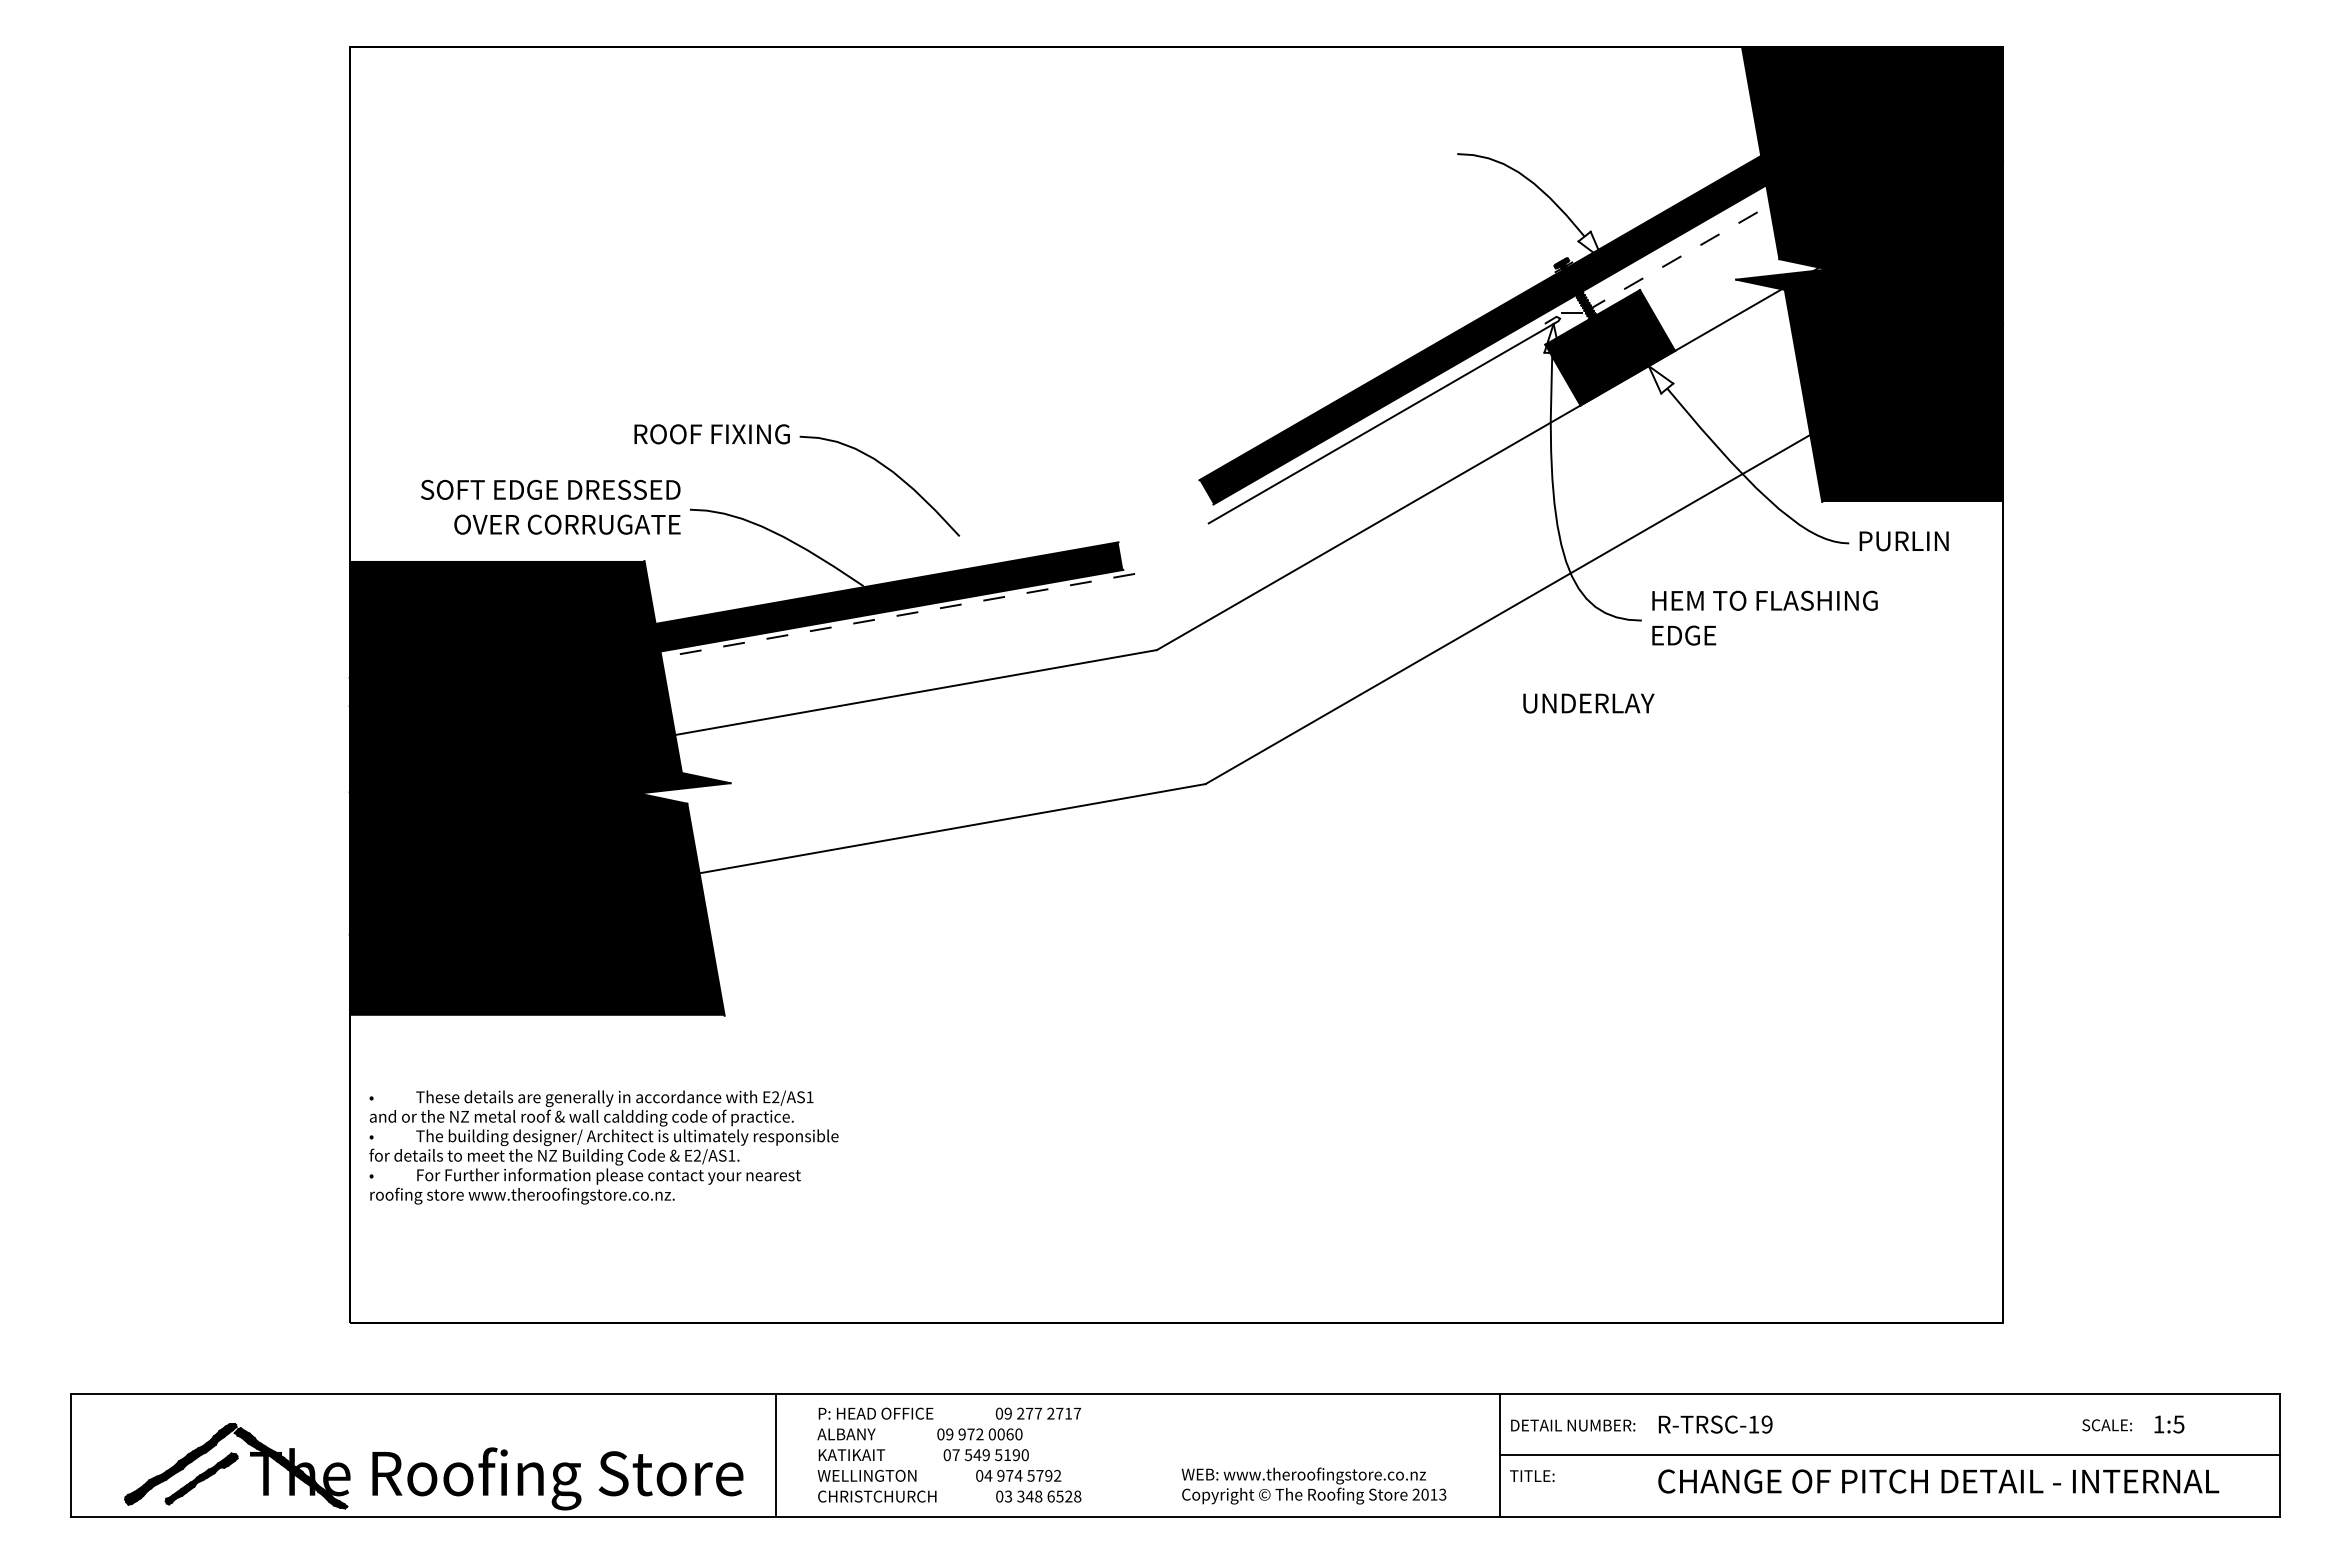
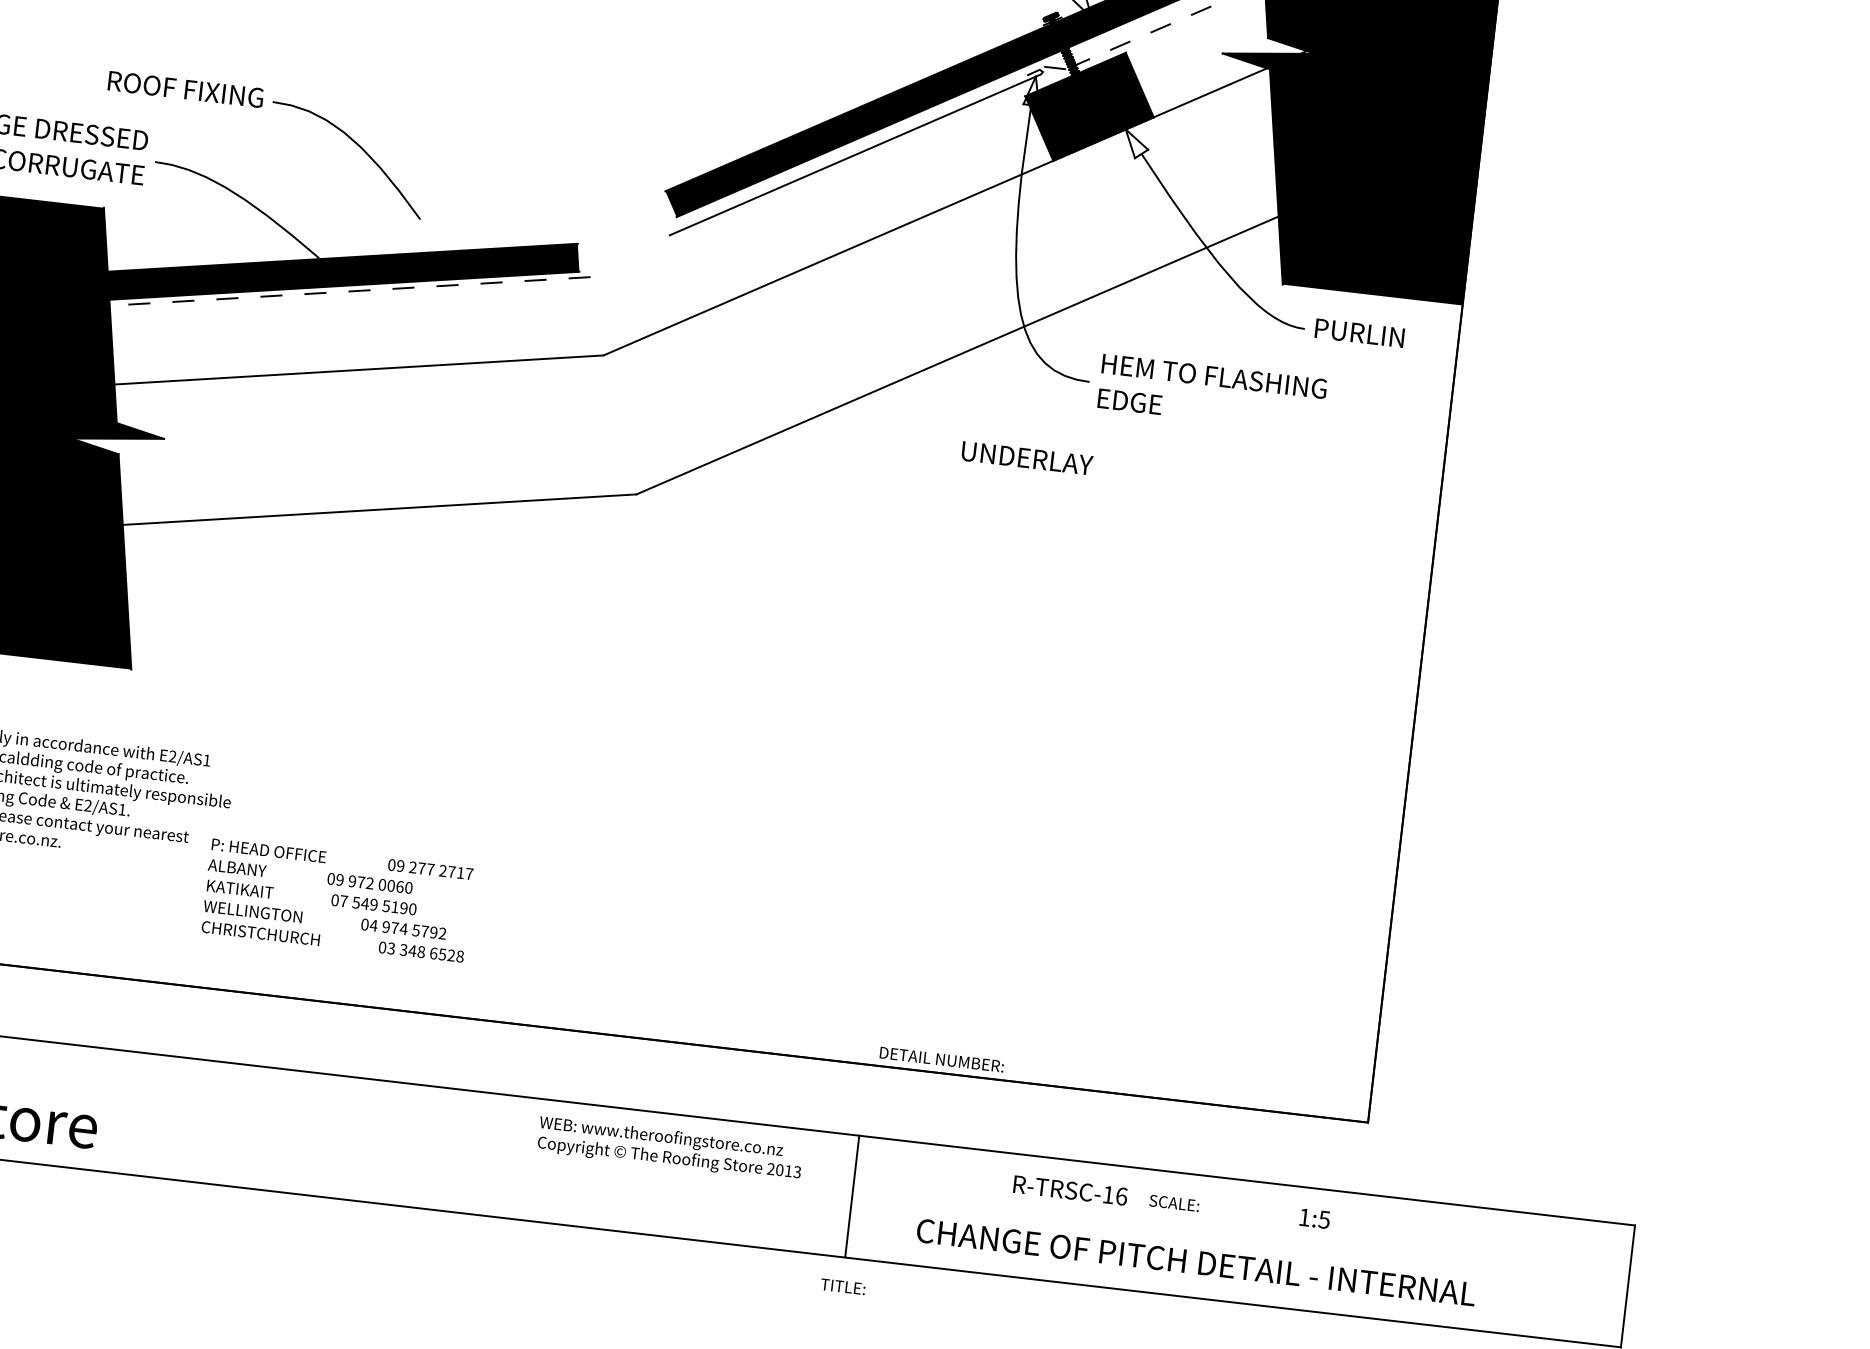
text: (1766, 1424) -> (1121, 1196), R-TRSC-19 -> R-TRSC-16
text: (2169, 1424) -> (1315, 1218), moved
text: (1573, 1425) -> (942, 1059), moved
text: (2106, 1425) -> (1173, 1203), moved
text: (949, 1454) -> (337, 899), moved
line: (775, 1455) -> (131, 1113), removed
line: (1889, 1455) -> (1239, 1241), removed
text: (1532, 1475) -> (843, 1286), moved
text: (1938, 1481) -> (1196, 1262), moved
text: (1313, 1485) -> (669, 1148), moved

